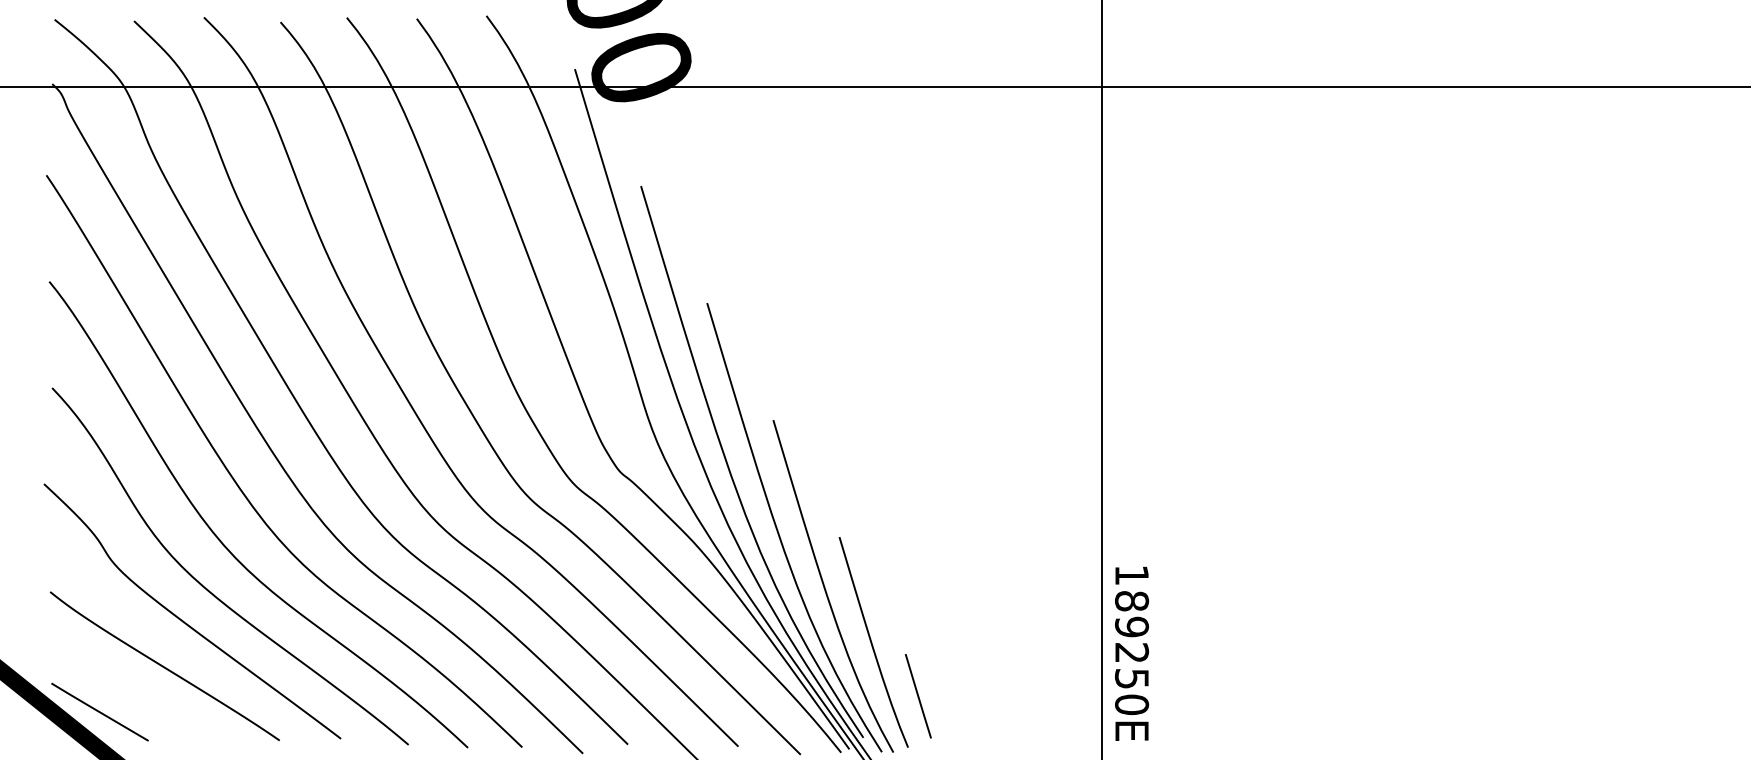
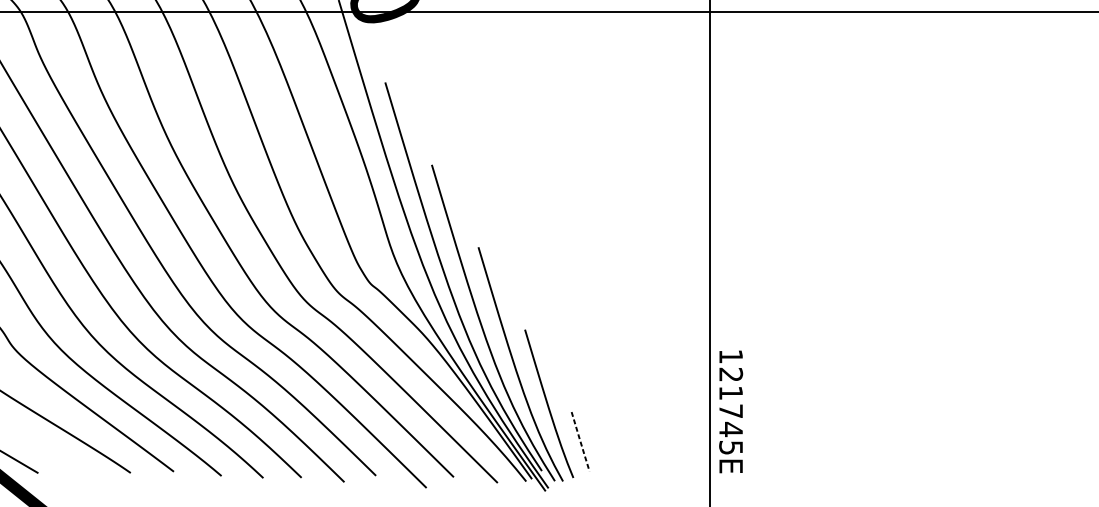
text: (1132, 653) -> (731, 411), 189250E -> 121745E
line: (918, 696) -> (580, 441), solid -> dashed

